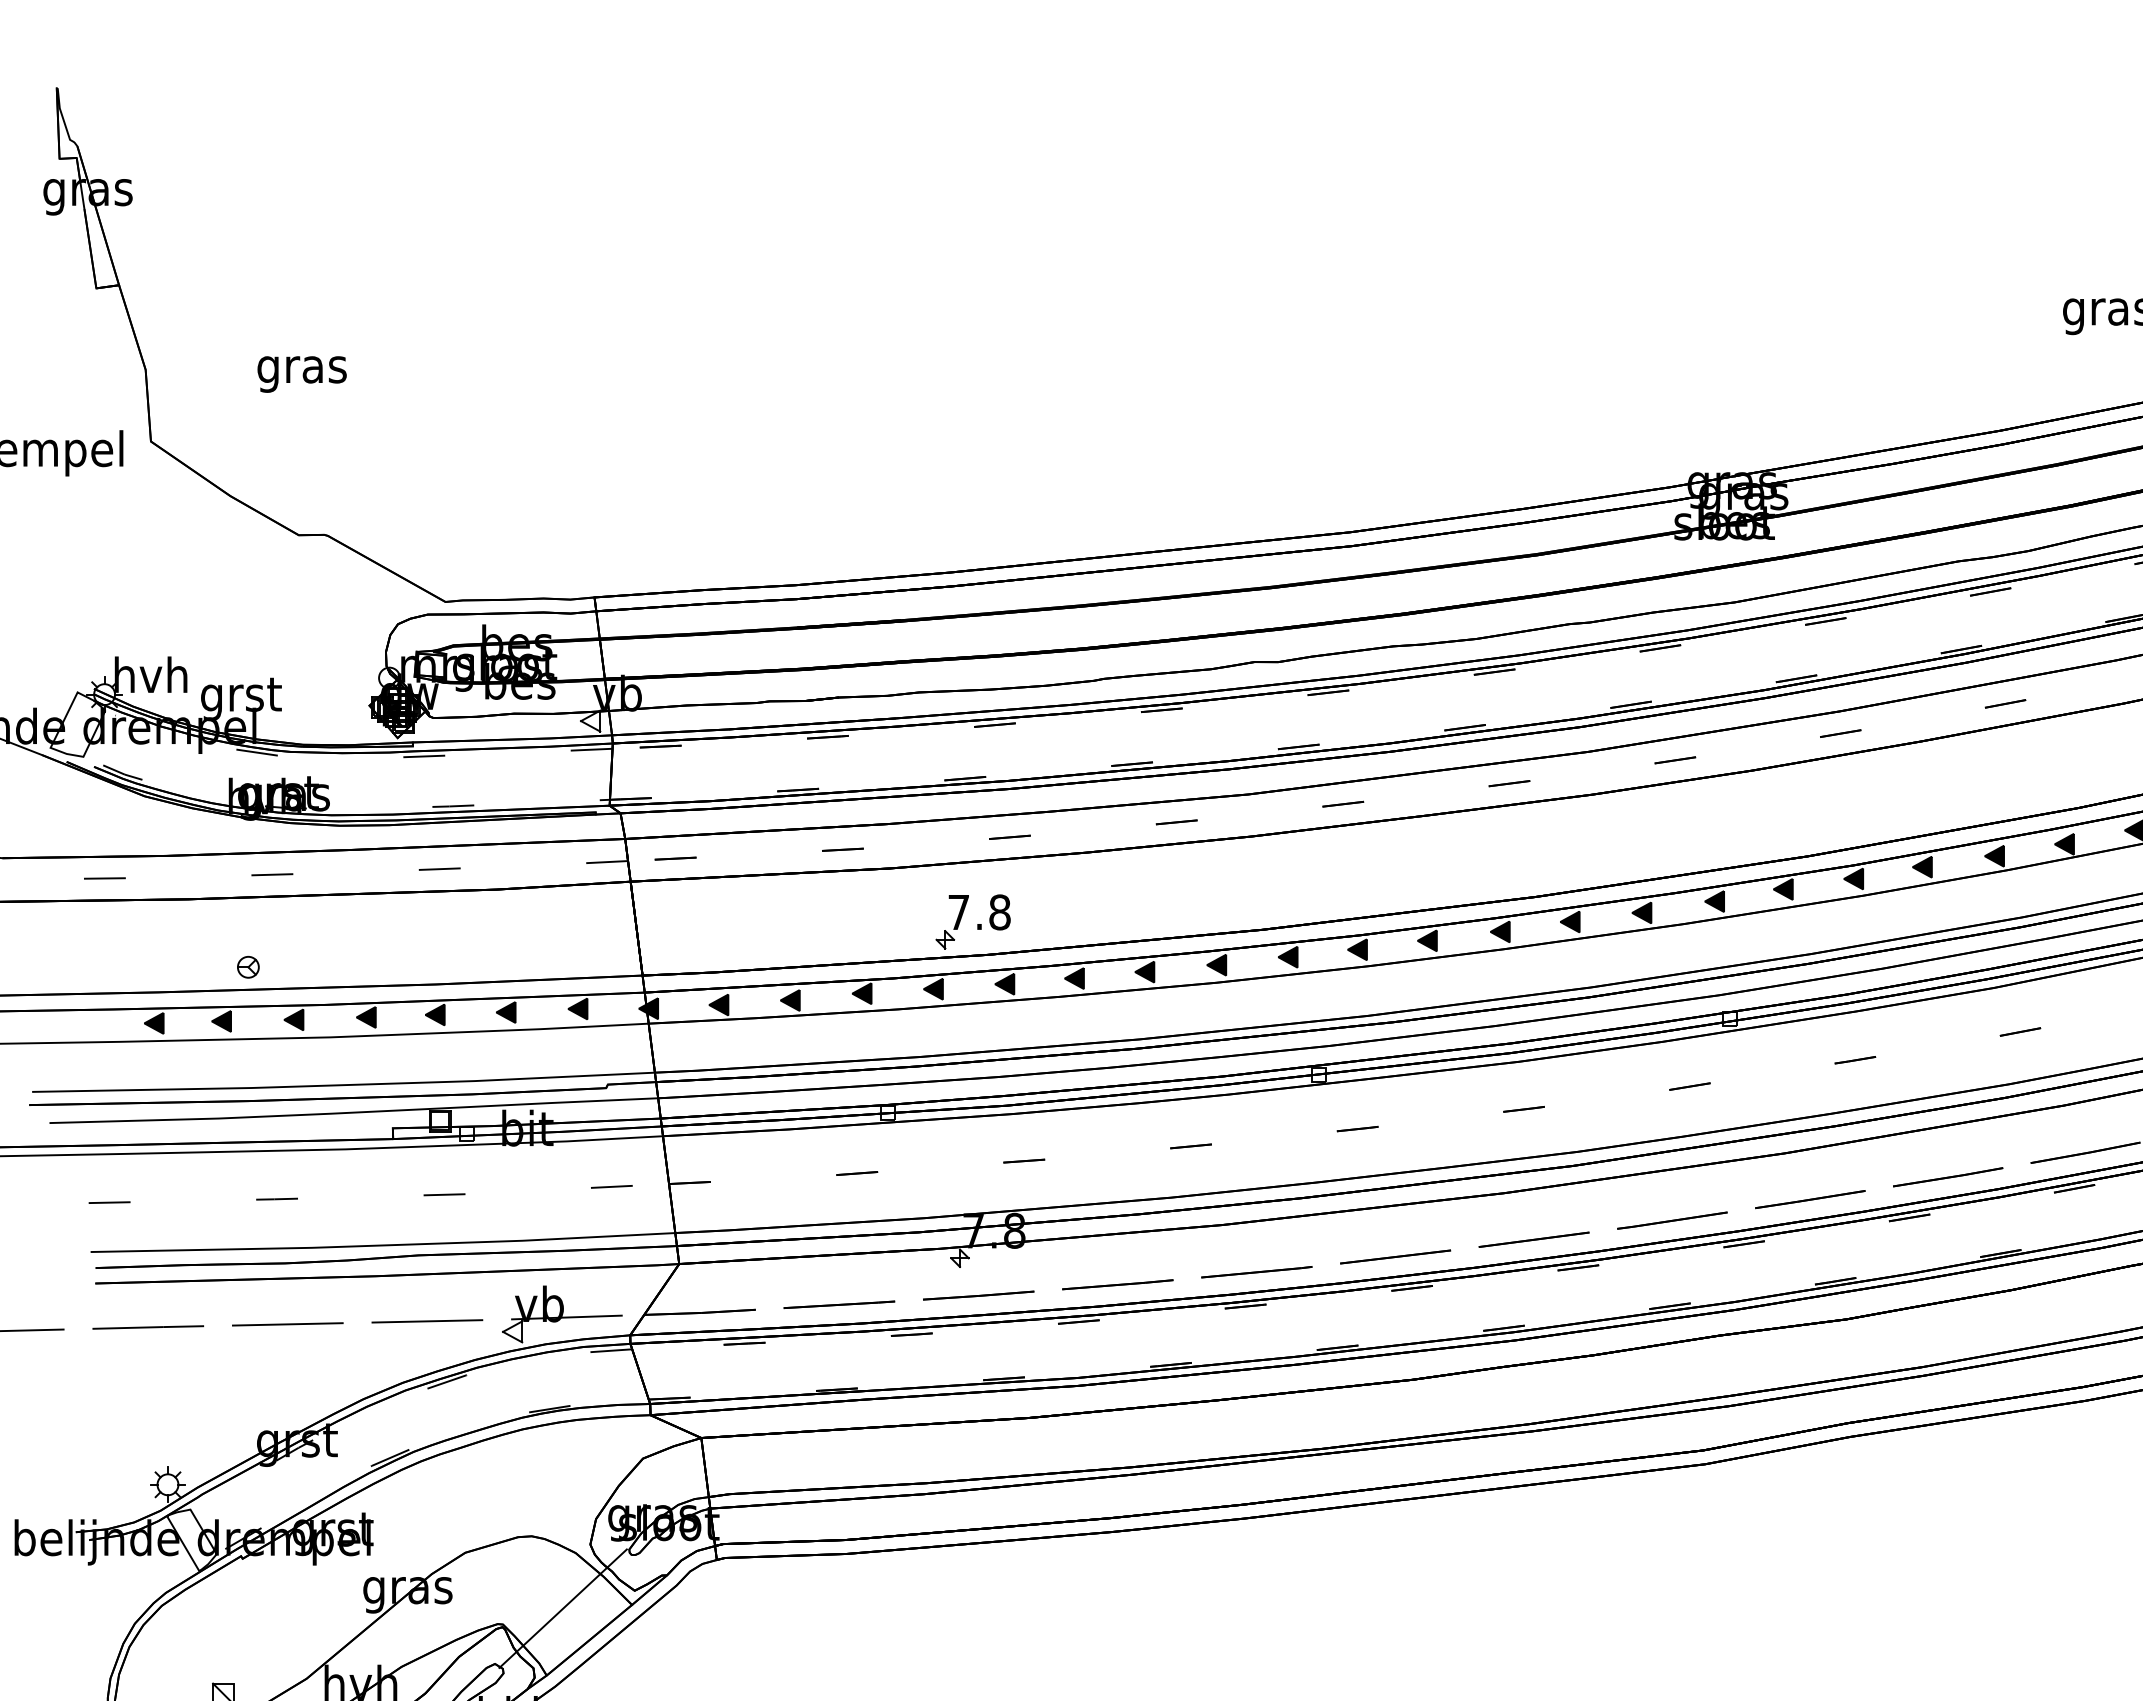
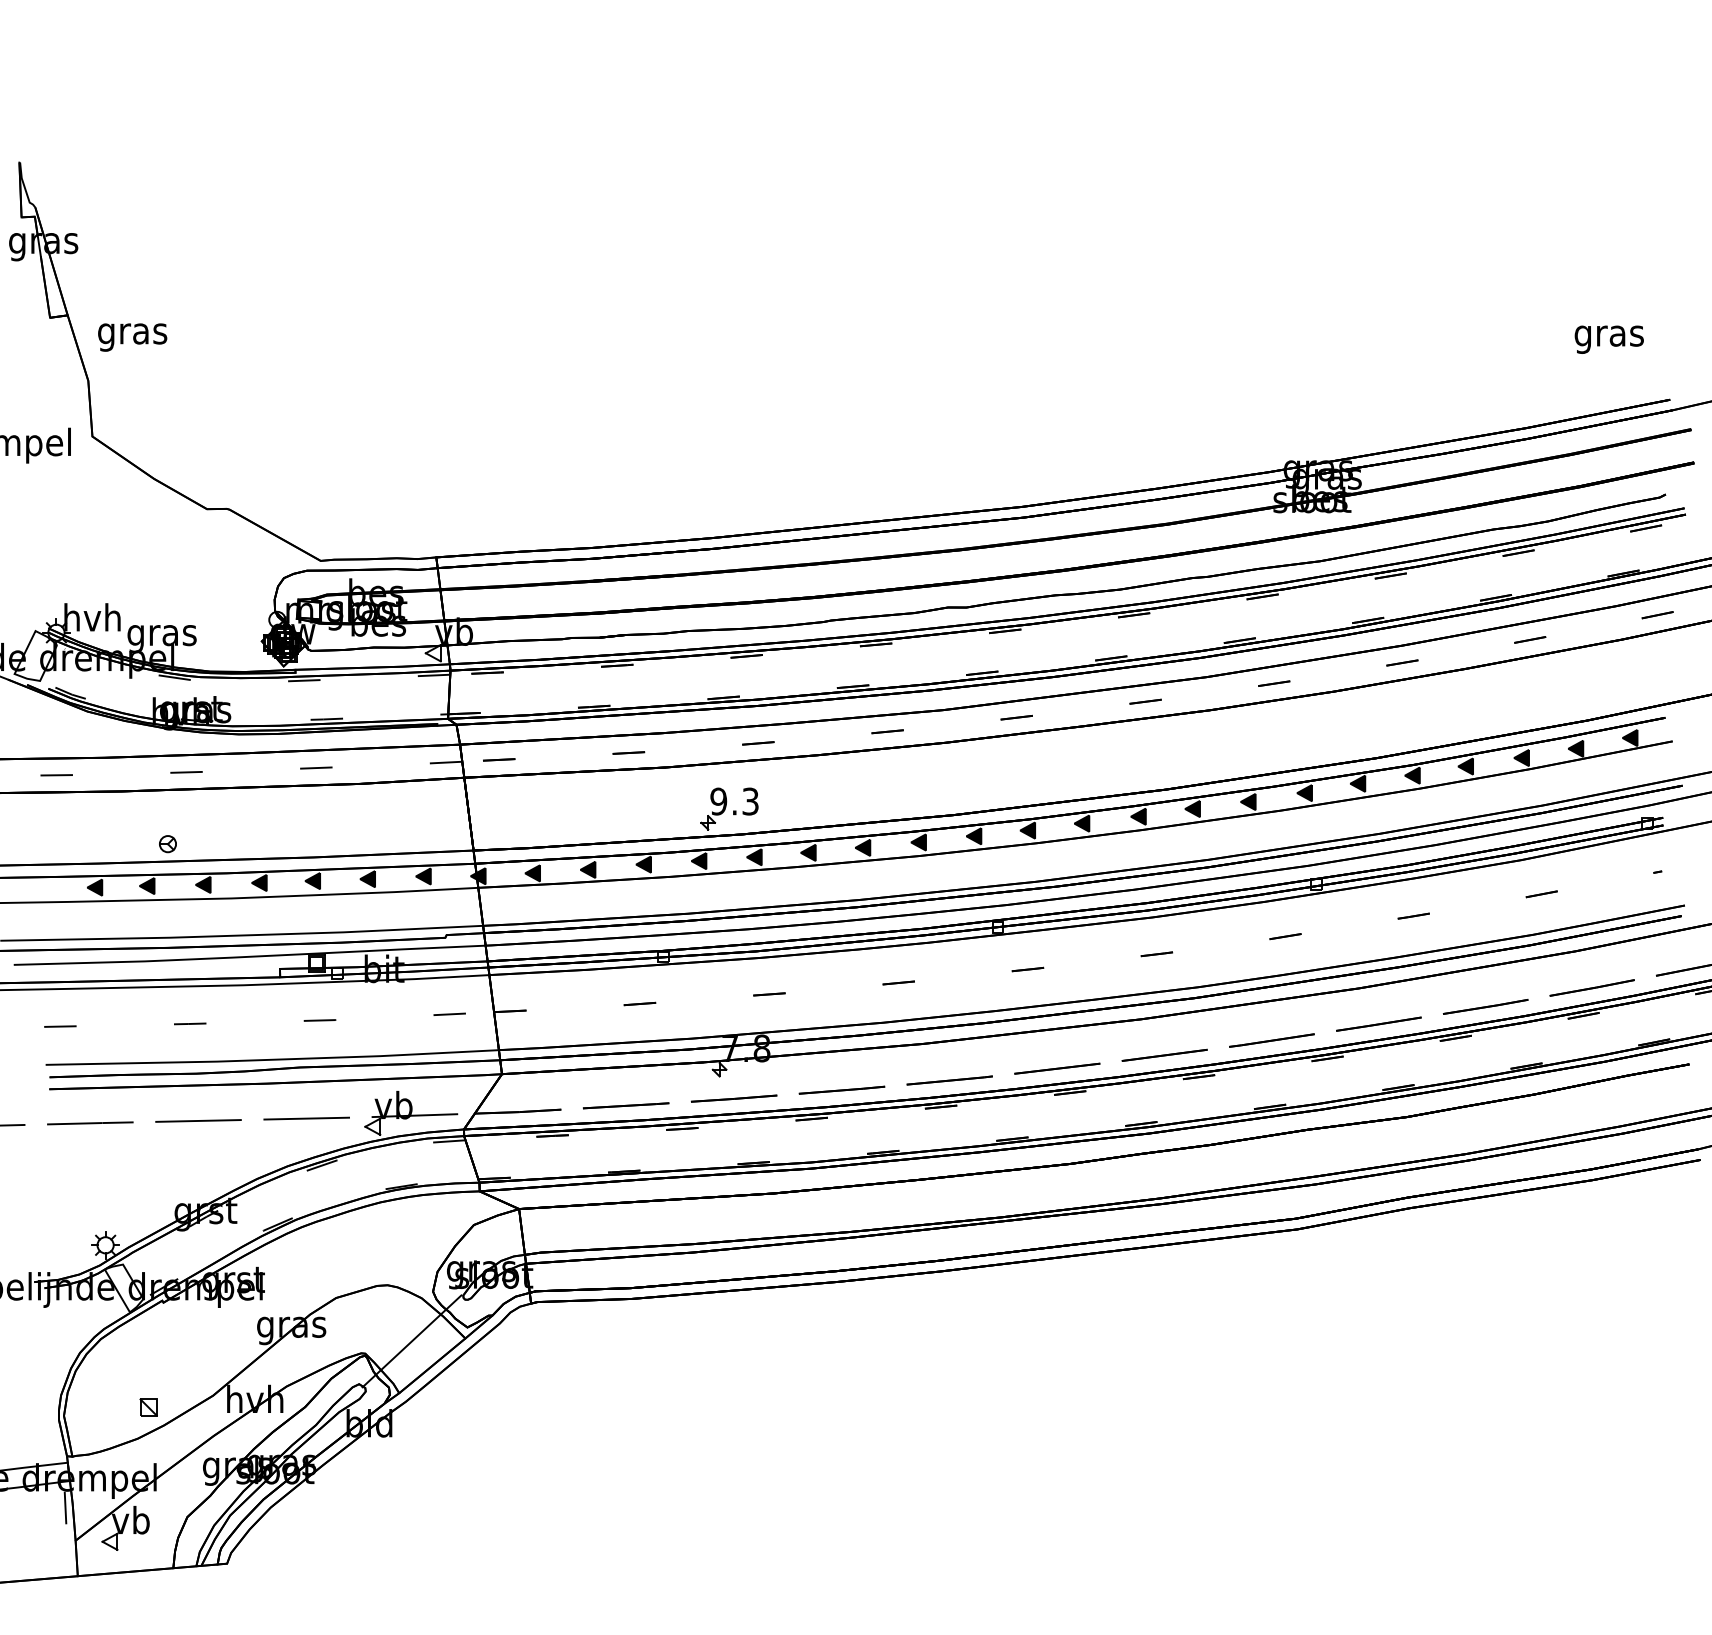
text: (301, 374) -> (132, 337), moved
text: (240, 699) -> (161, 636), grst -> gras
text: (979, 912) -> (734, 801), 7.8 -> 9.3

